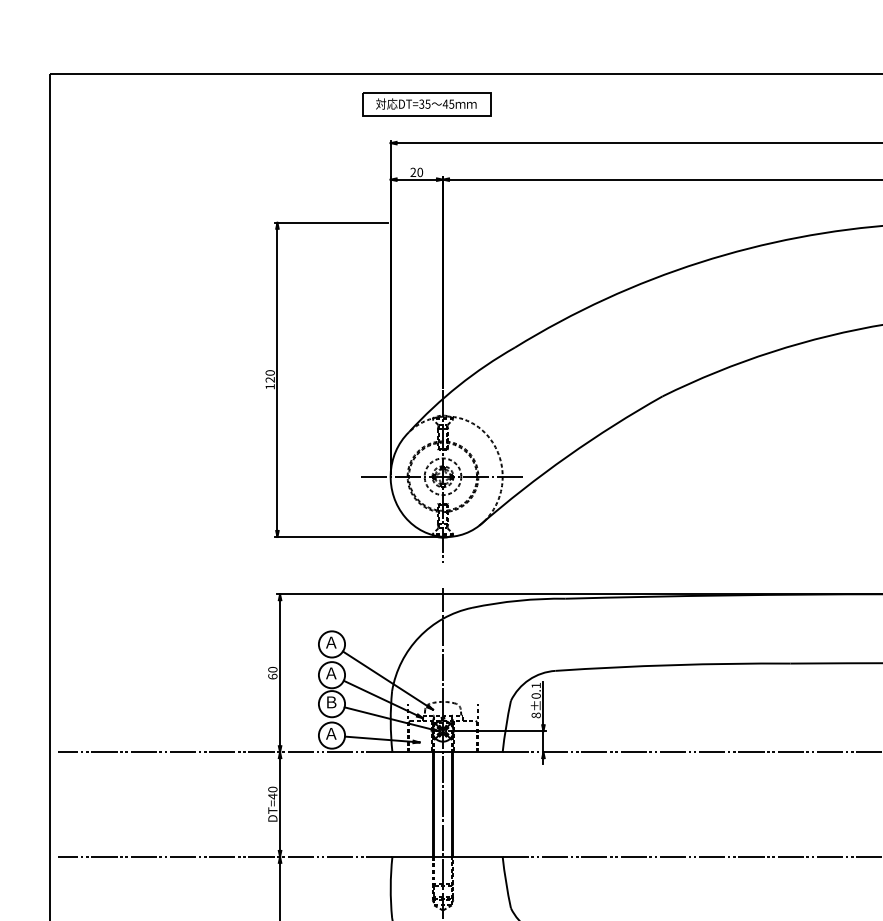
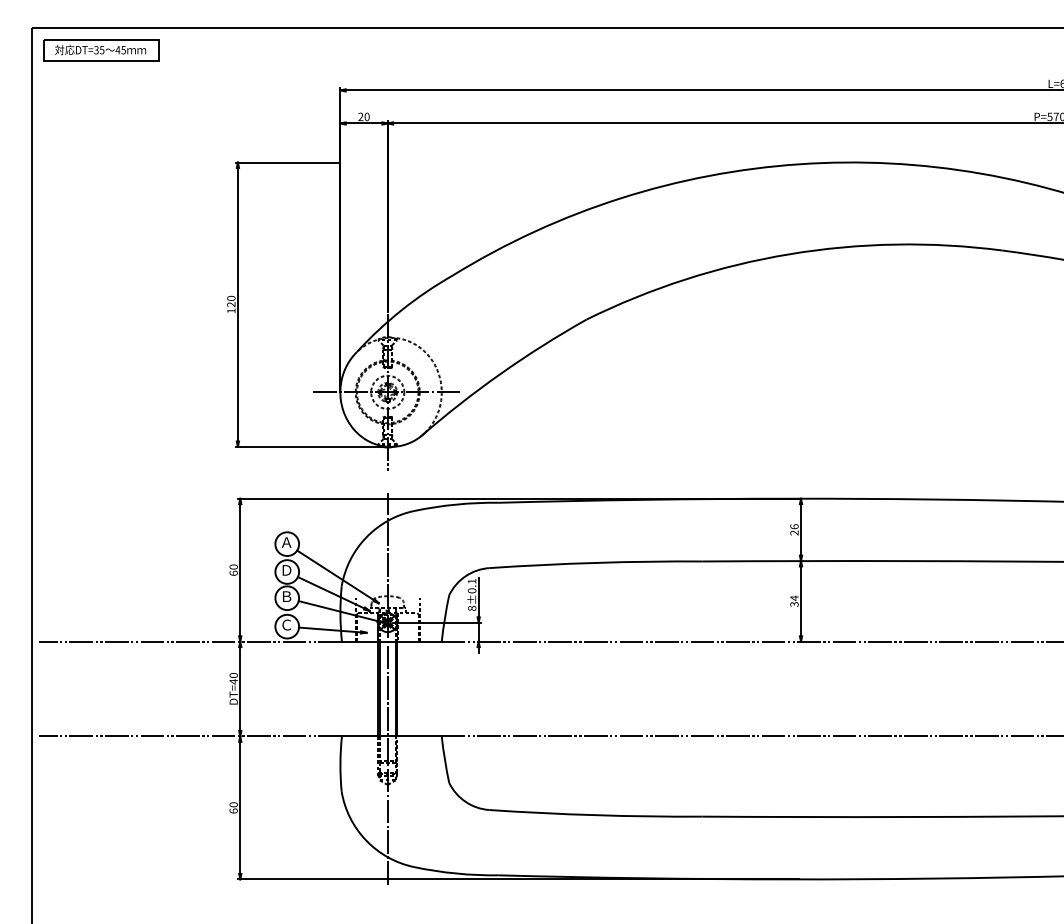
part: (427, 104) -> (101, 50), moved
text: (331, 673) -> (286, 570), Ａ -> Ｄ
text: (331, 733) -> (286, 624), Ａ -> Ｃ

